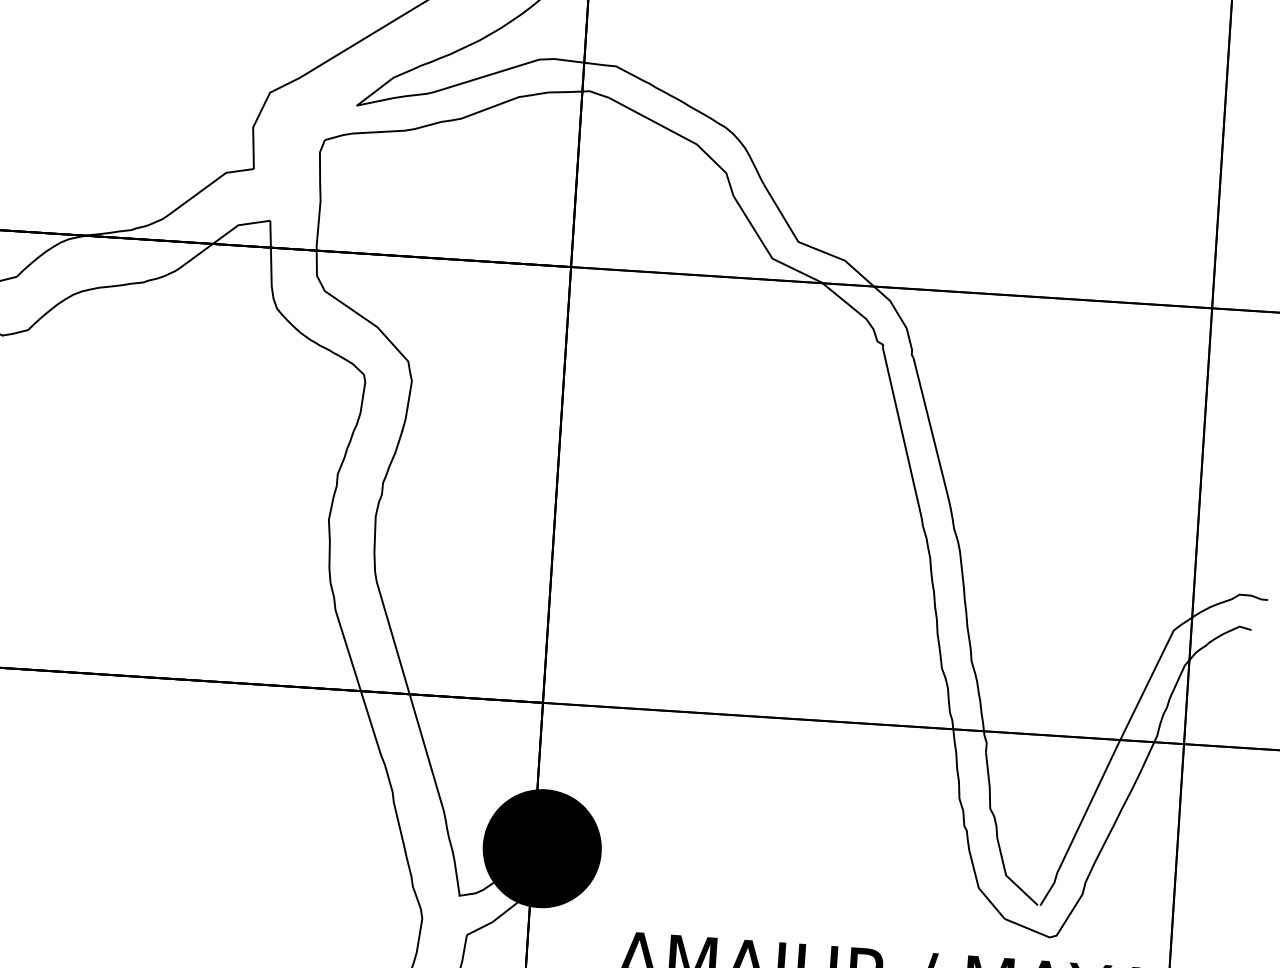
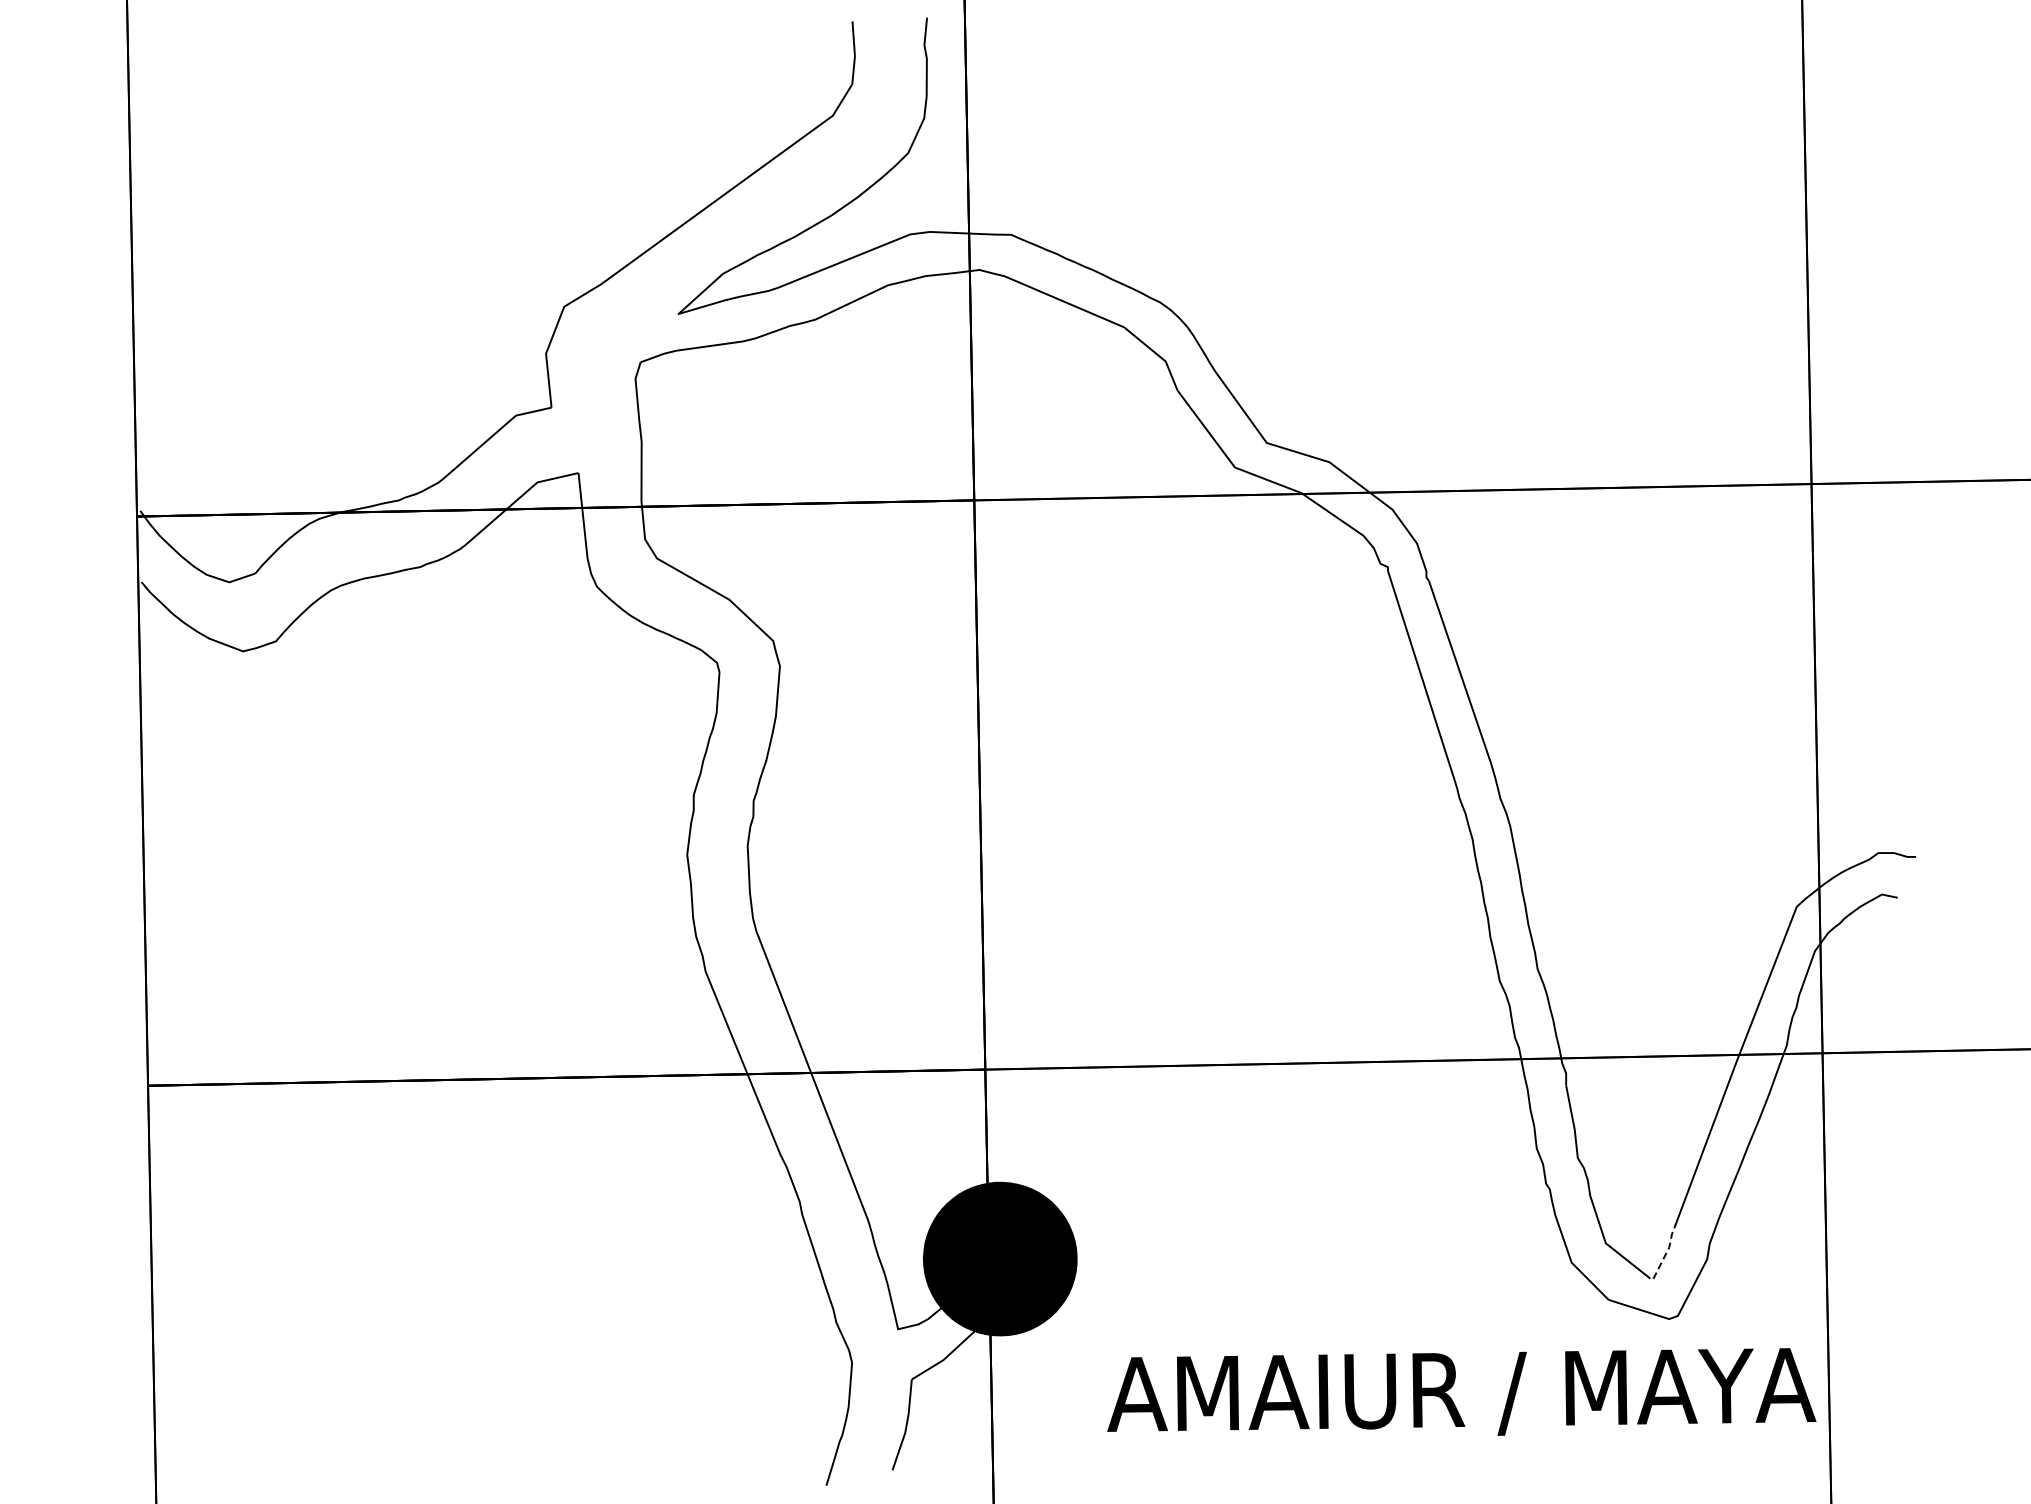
line: (1052, 884) -> (1667, 1250), solid -> dashed

